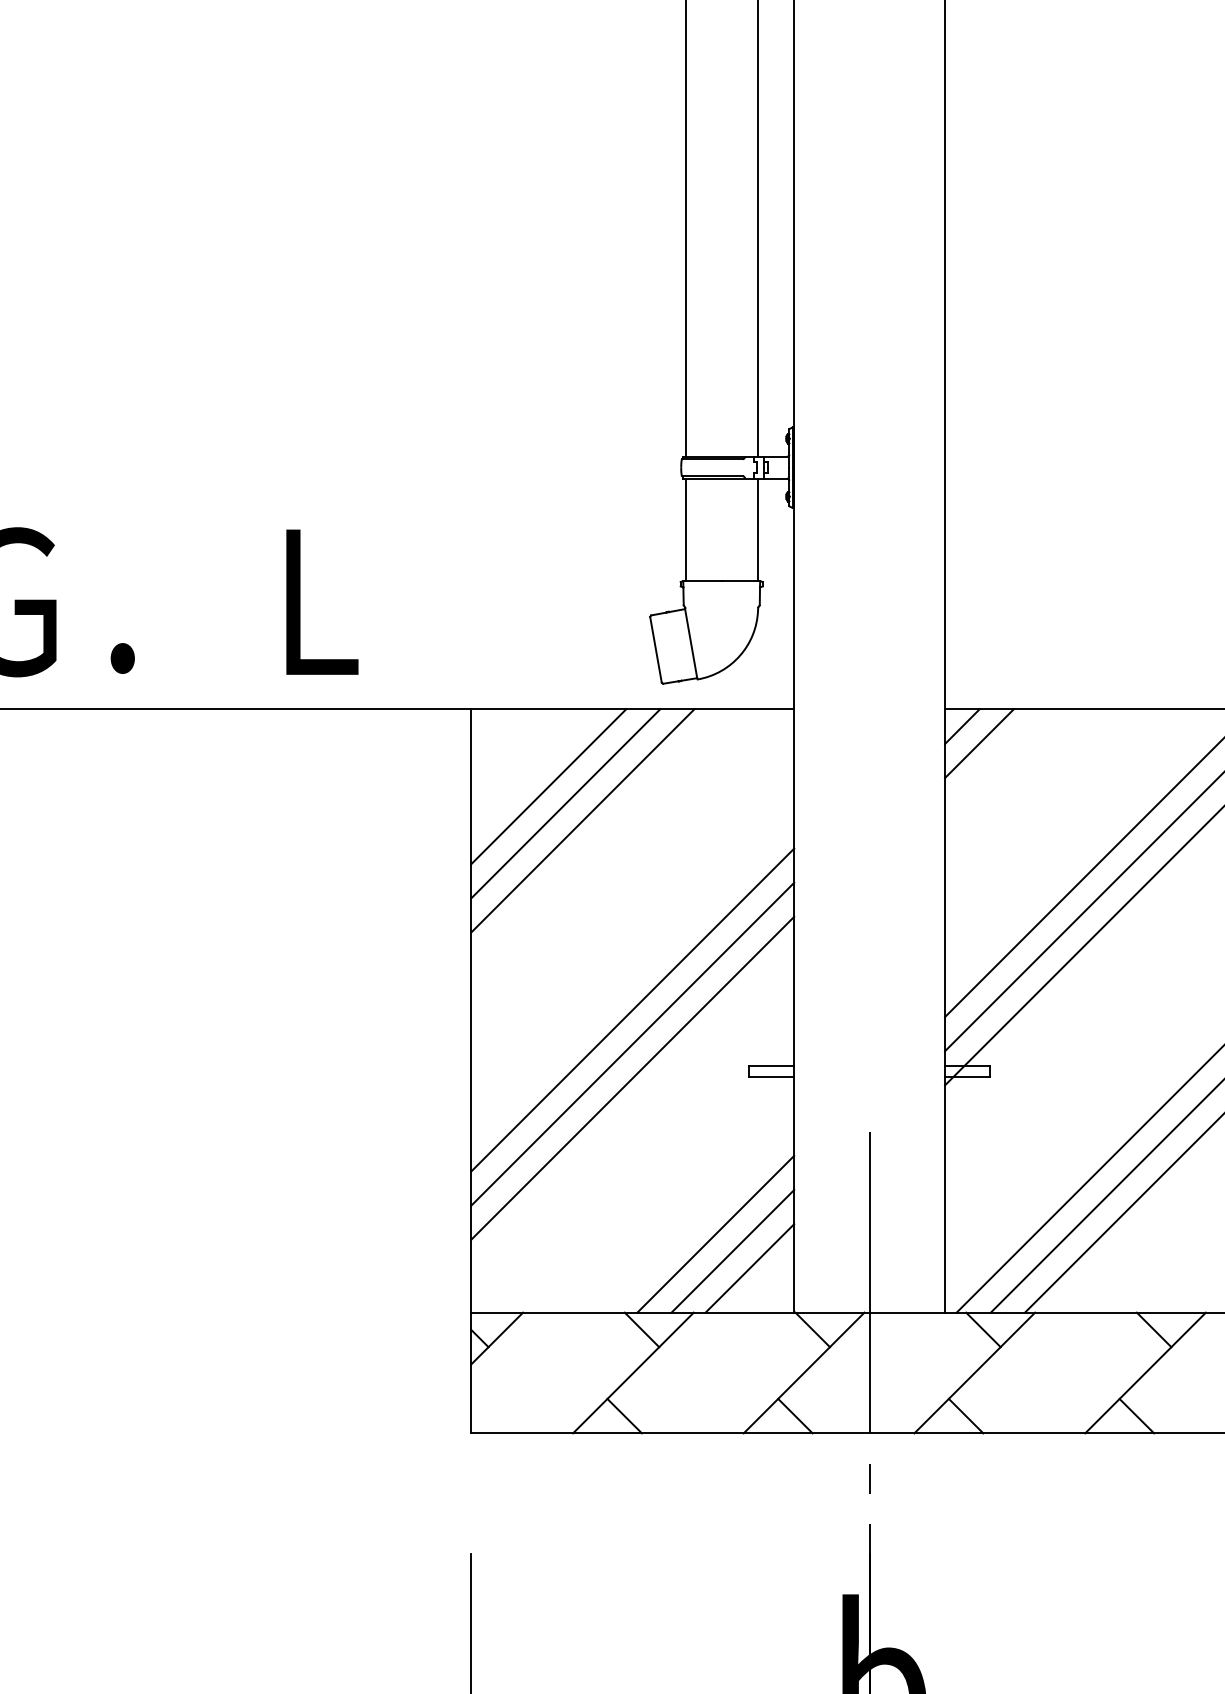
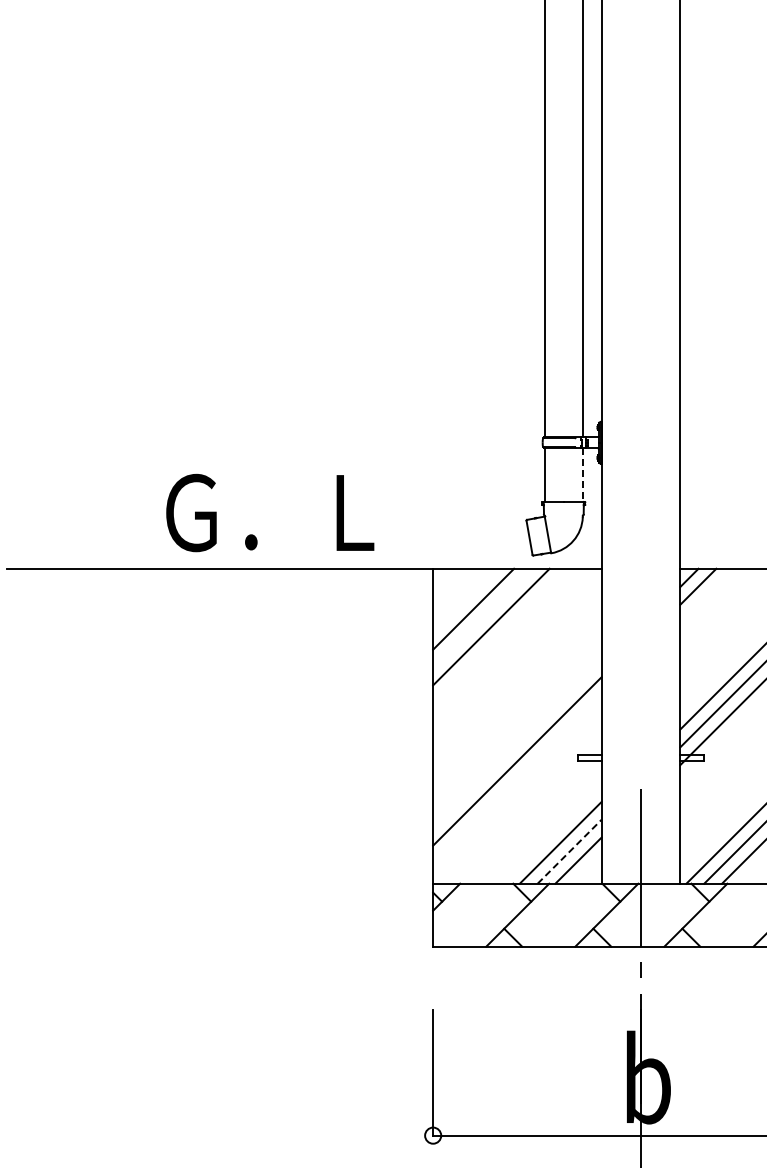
line: (757, 530) -> (582, 475), solid -> dashed
line: (565, 802) -> (482, 617), removed
line: (632, 1009) -> (517, 725), removed
line: (632, 1043) -> (517, 743), removed
line: (734, 1250) -> (570, 851), solid -> dashed

